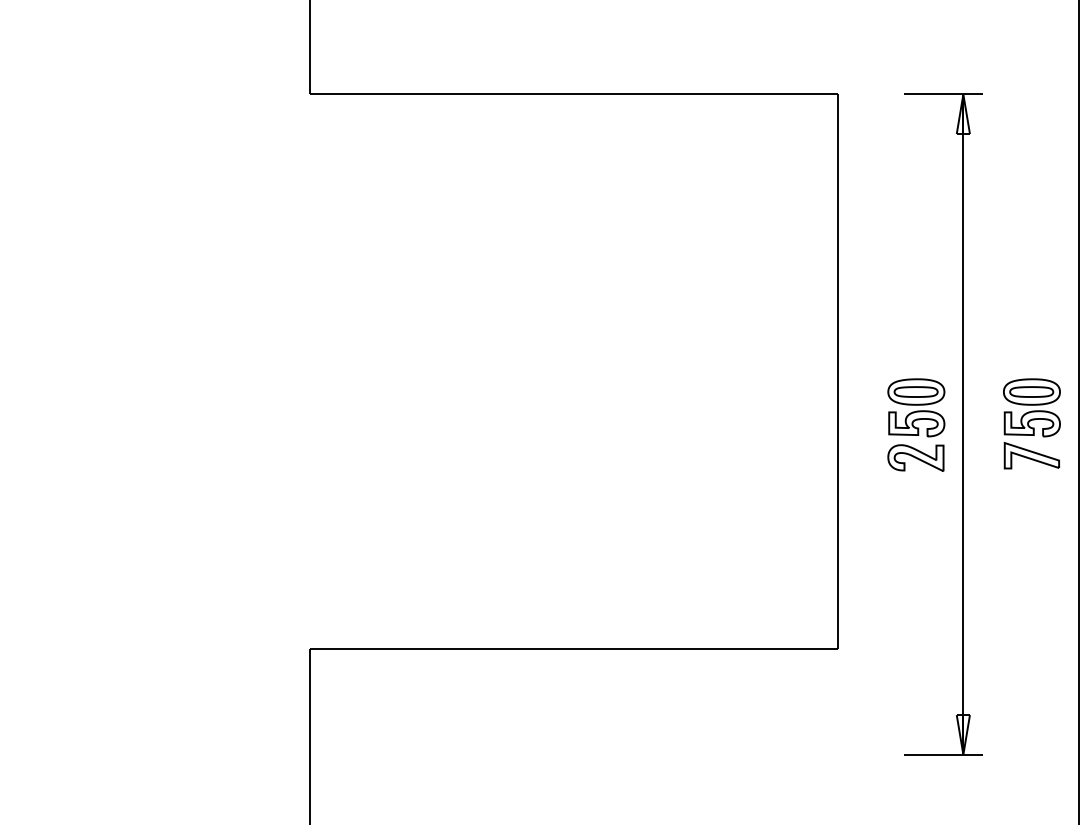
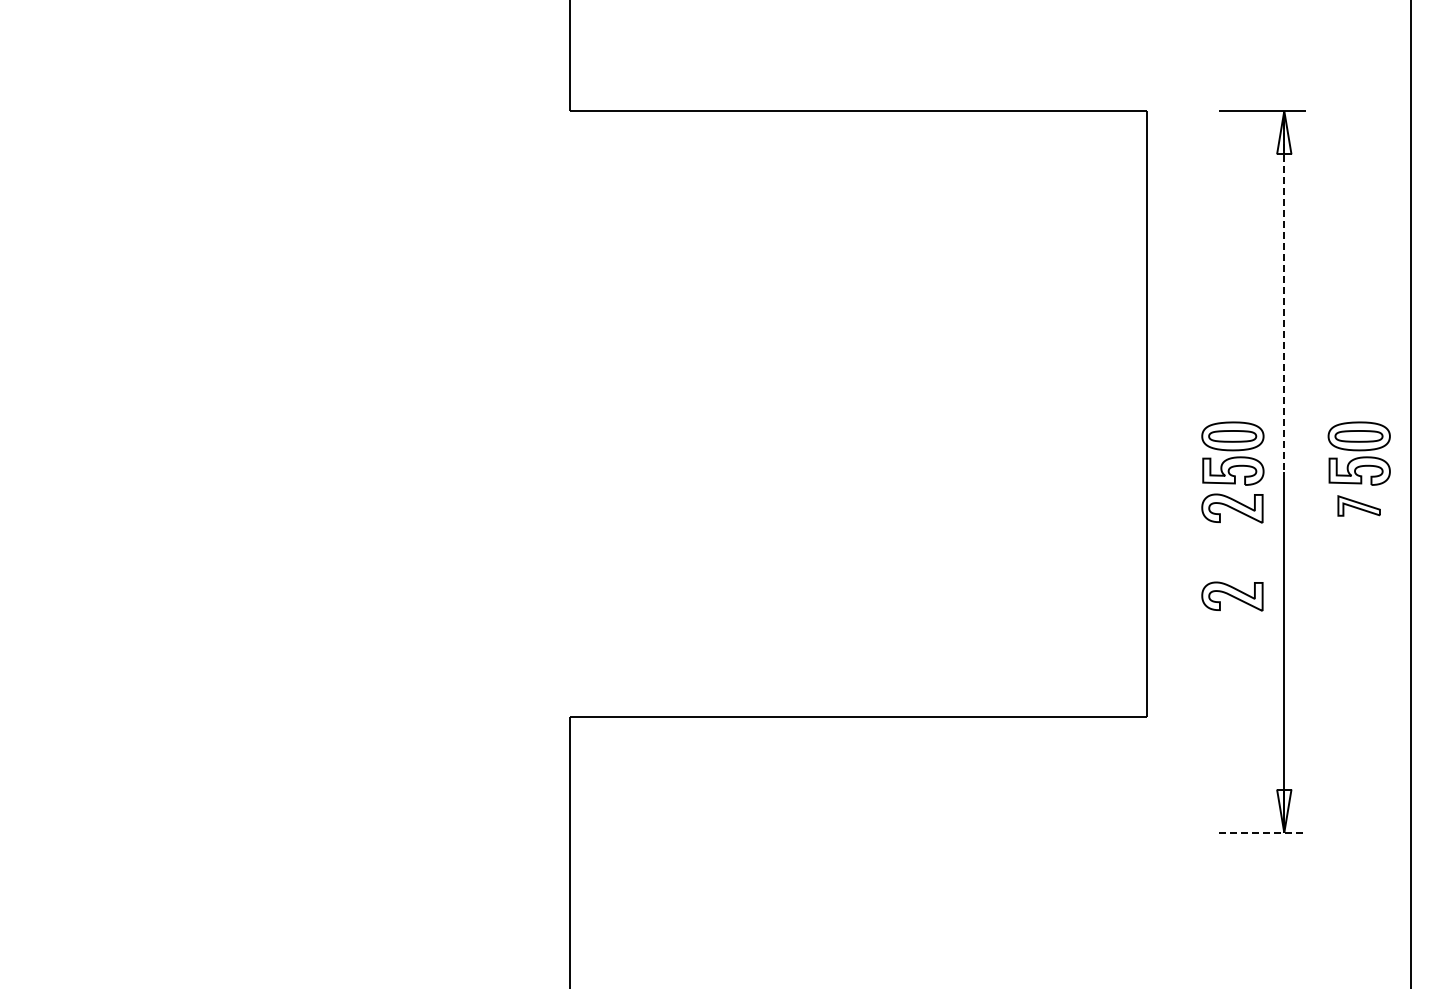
line: (963, 260) -> (1284, 292), solid -> dashed
part: (1031, 455) -> (1358, 505), size x0.7
part: (915, 538) -> (1232, 596), added
line: (944, 754) -> (1263, 832), solid -> dashed

